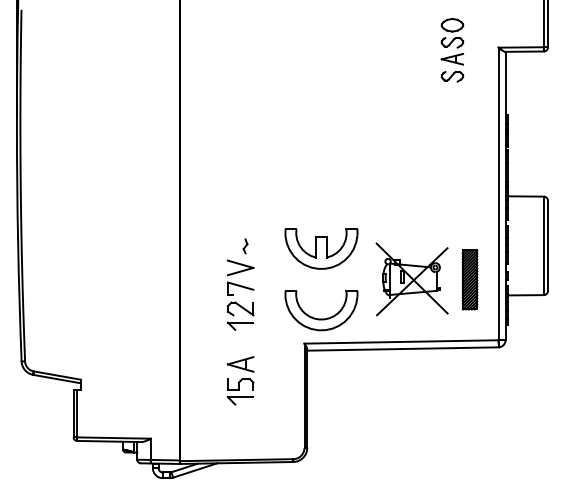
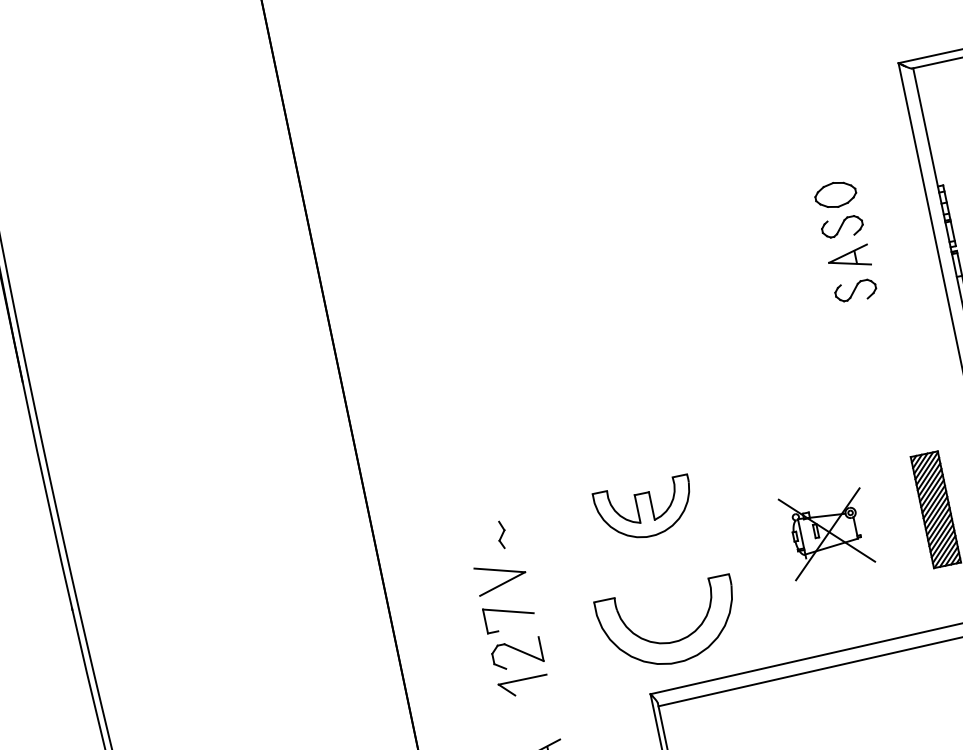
part: (452, 49) -> (845, 240), moved
part: (321, 248) -> (645, 509), size x0.7
part: (411, 279) -> (826, 532), size x0.6

